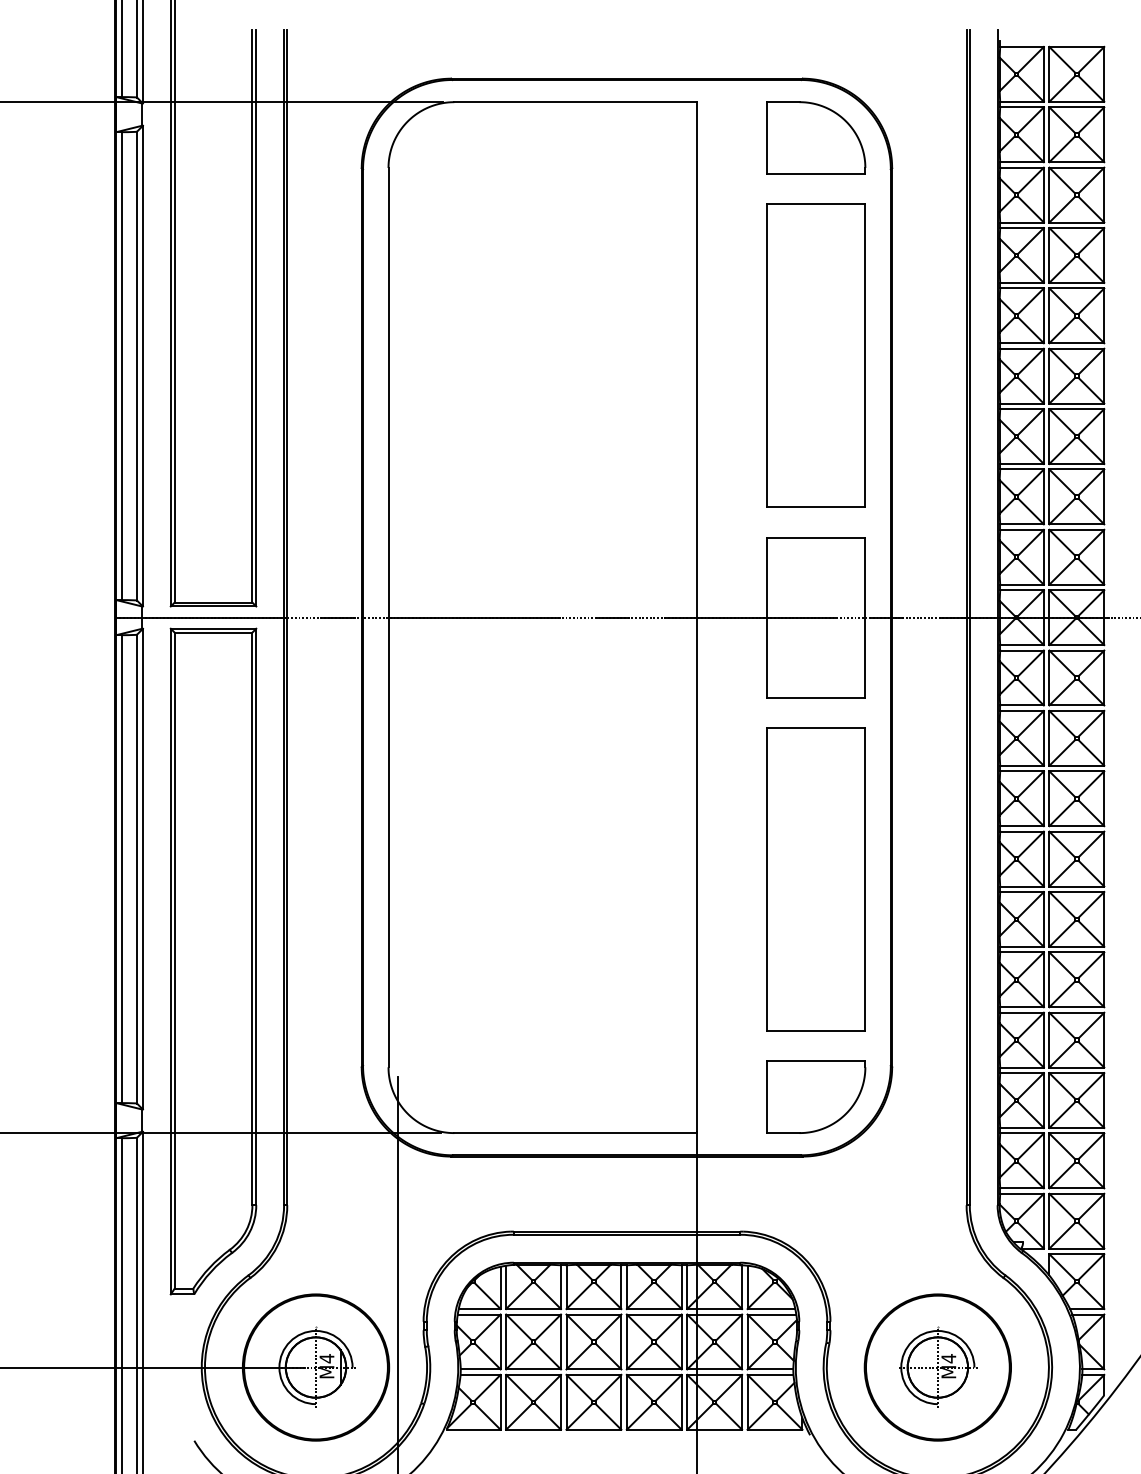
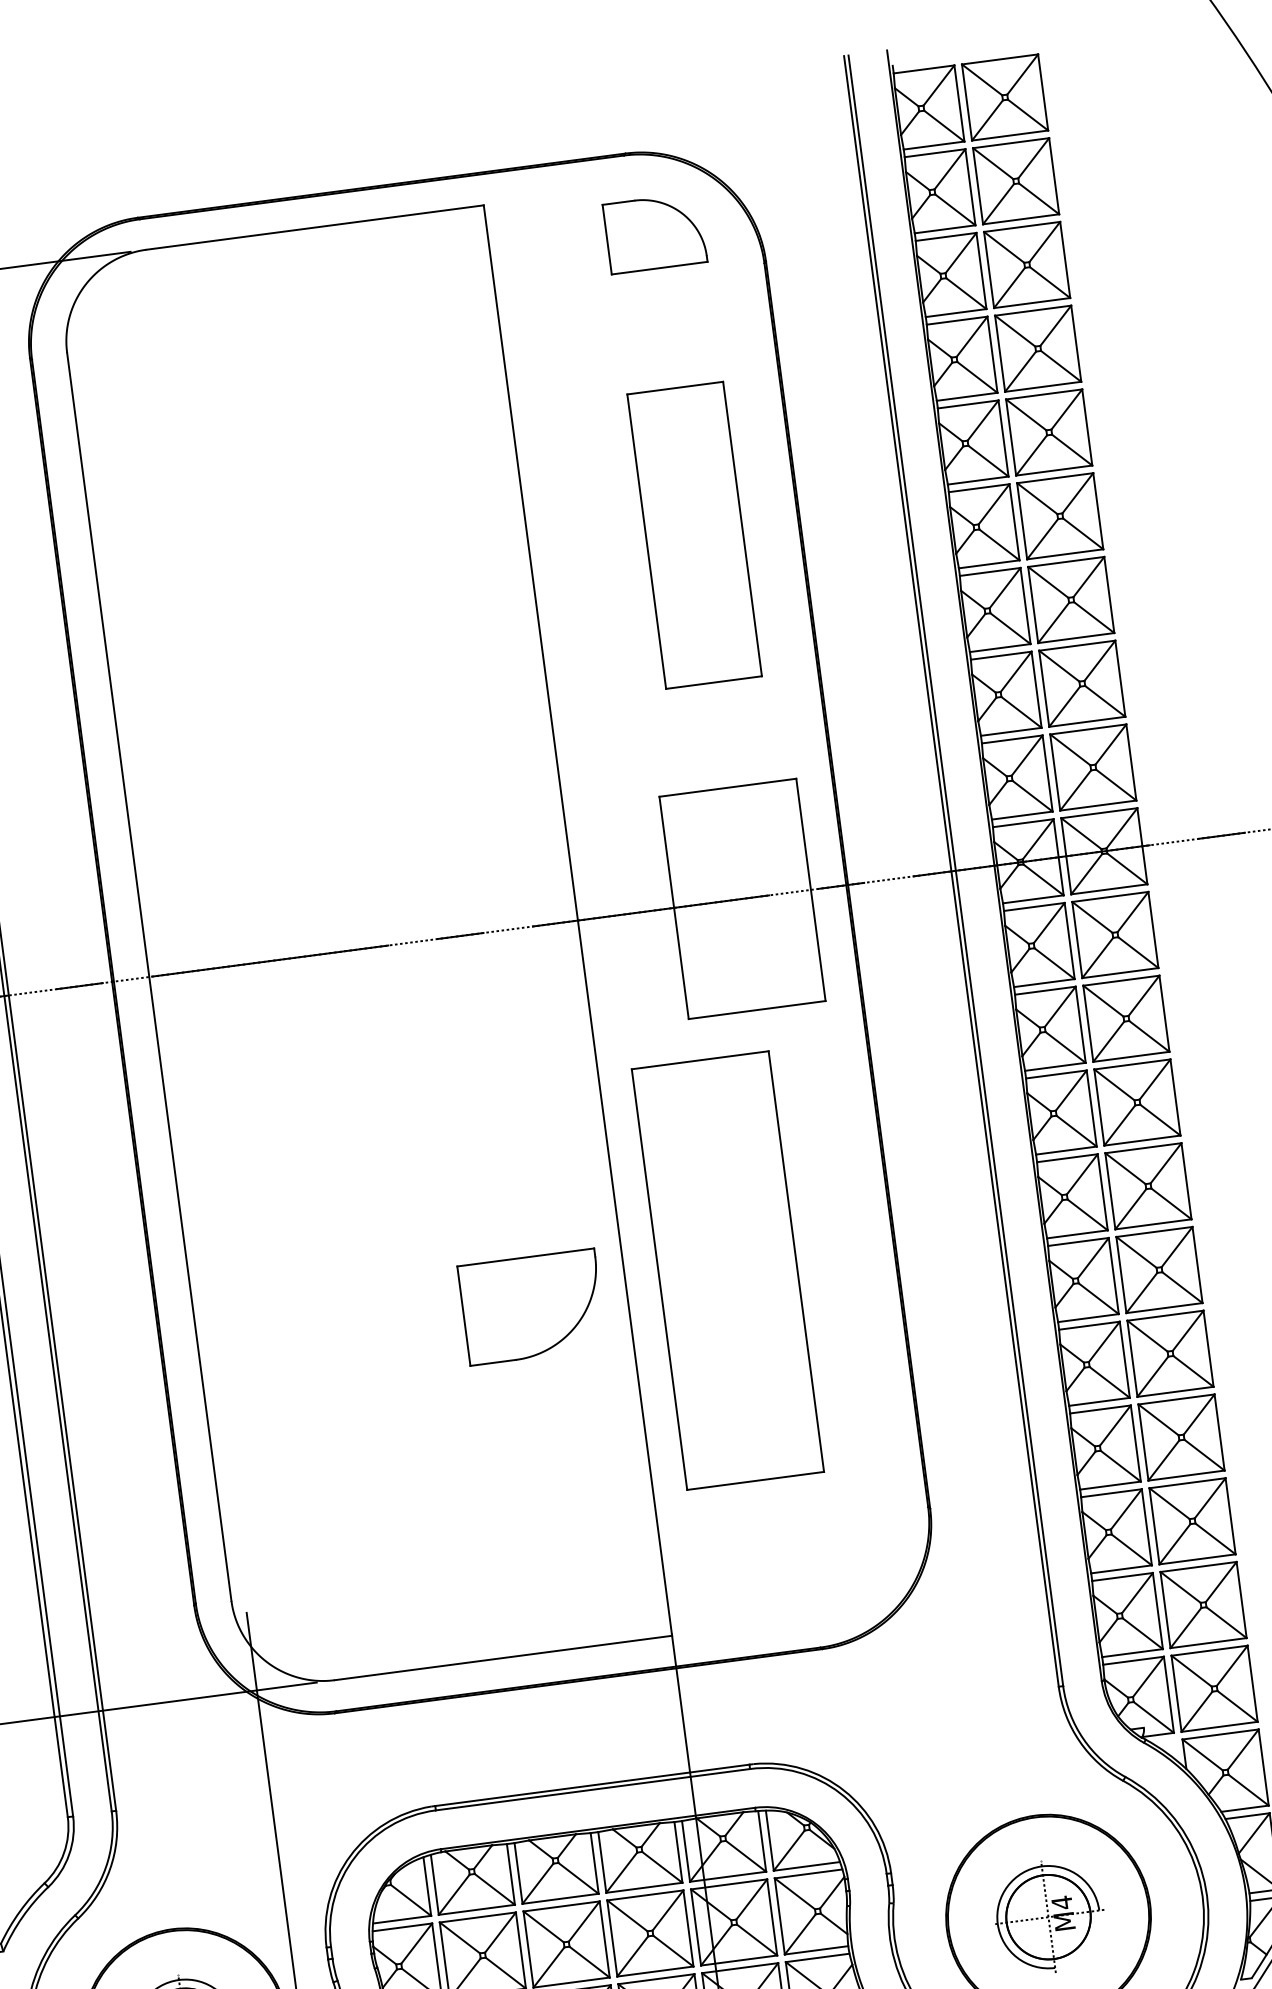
part: (816, 137) -> (655, 232), size x0.7
part: (815, 355) -> (693, 535), size x0.7
part: (815, 879) -> (727, 1270), moved
part: (816, 1096) -> (532, 1306), moved

